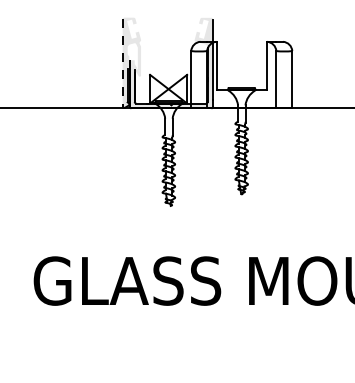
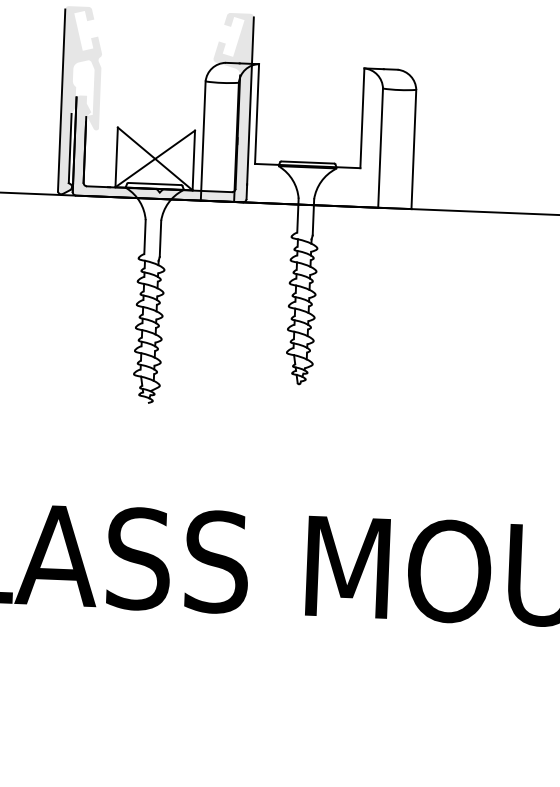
line: (122, 63) -> (61, 101), dashed -> solid

